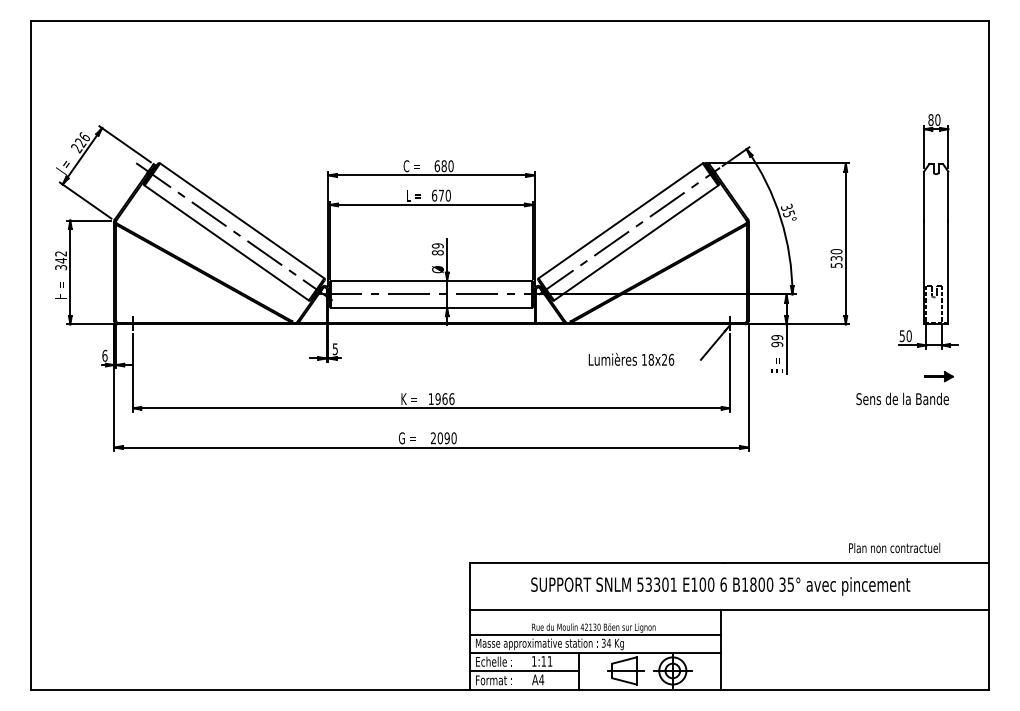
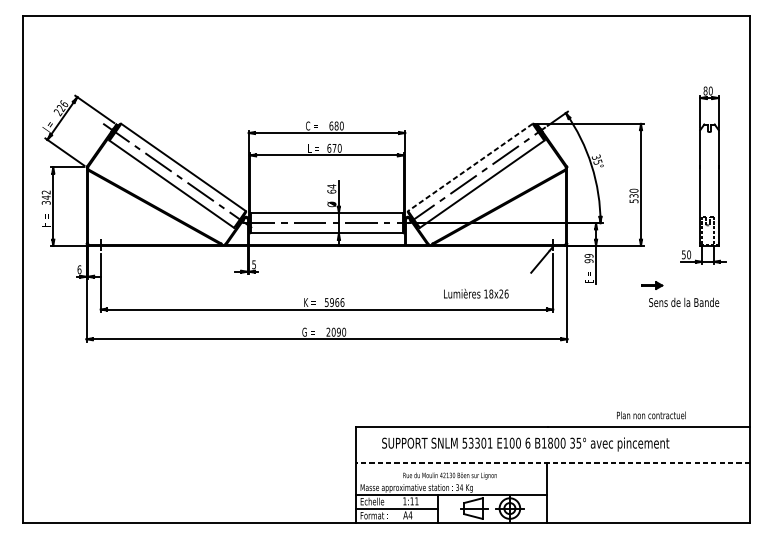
line: (620, 221) -> (470, 167), solid -> dashed
text: (437, 249) -> (331, 189), 89 -> 64
text: (631, 359) -> (476, 293), moved
part: (938, 376) -> (651, 285), moved
text: (430, 399) -> (326, 302), 1966 -> 5966
text: (894, 548) -> (651, 415), moved
text: (720, 586) -> (525, 444), moved
line: (729, 610) -> (552, 462), solid -> dashed
line: (595, 634) -> (451, 480), removed

